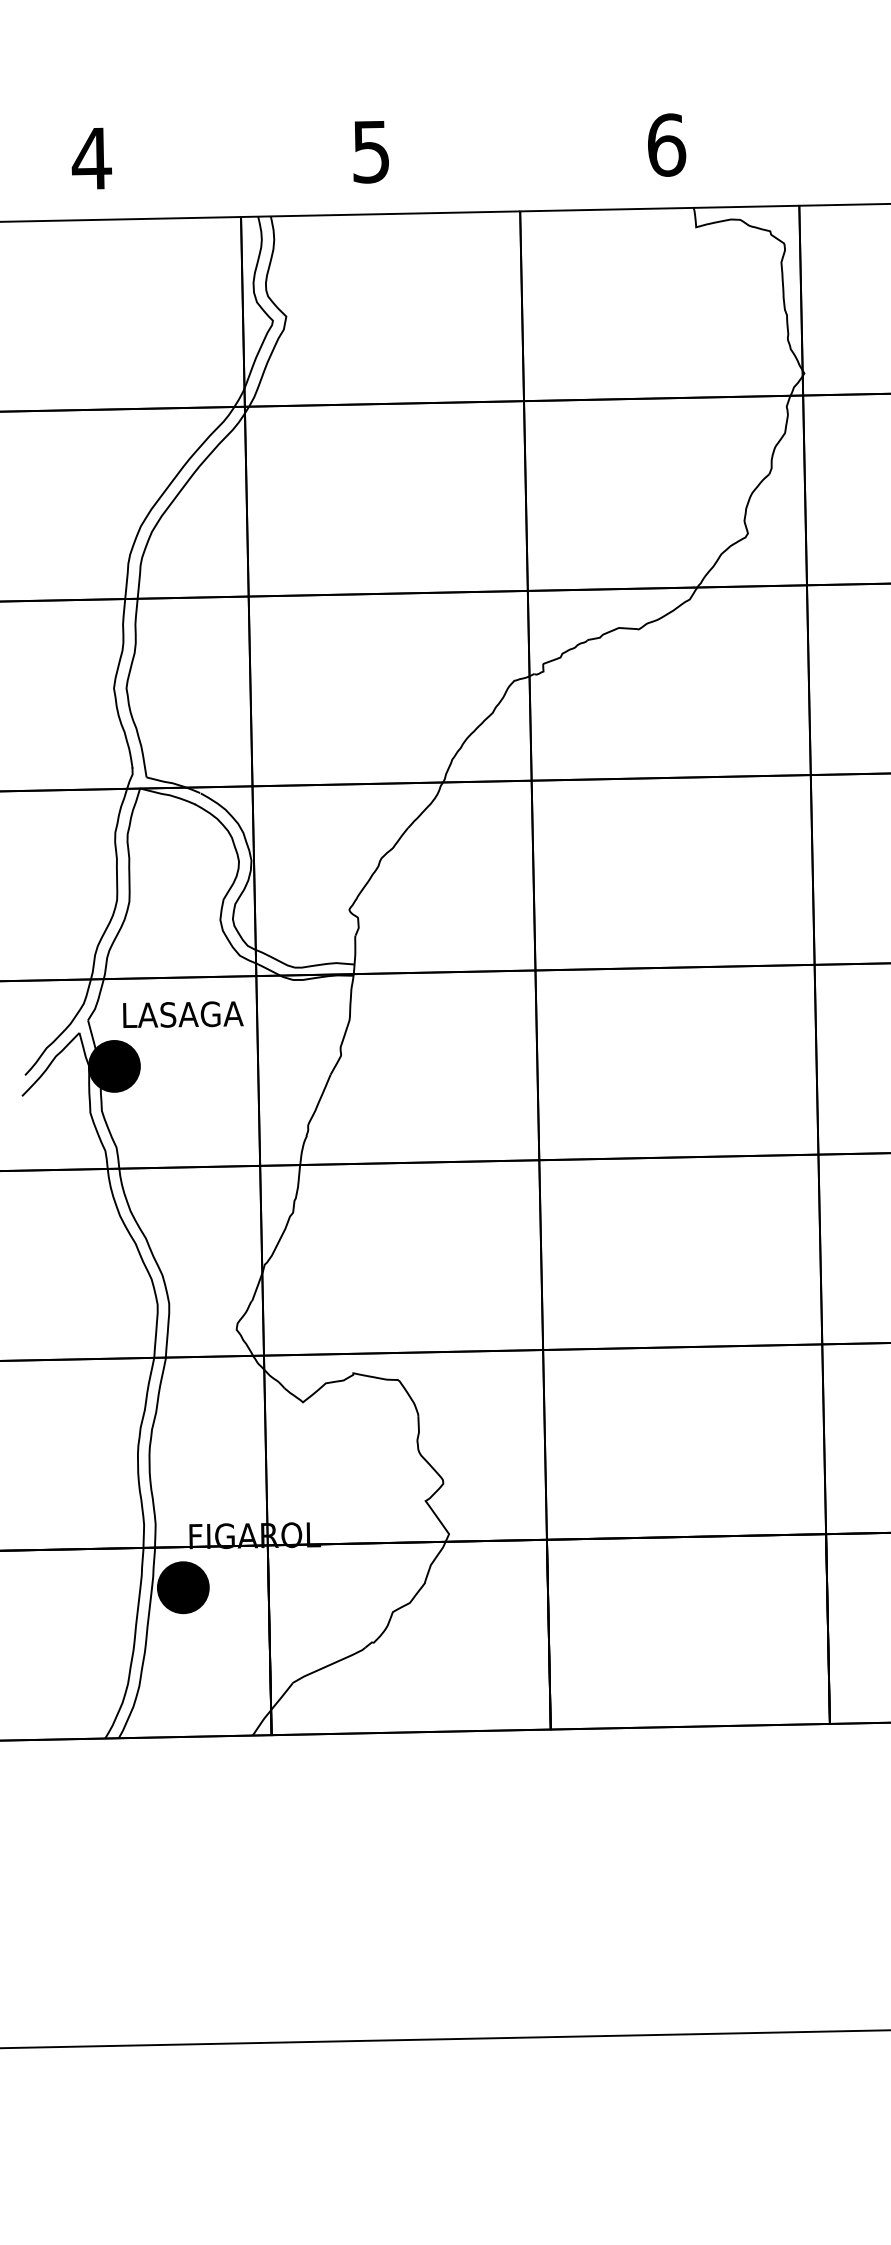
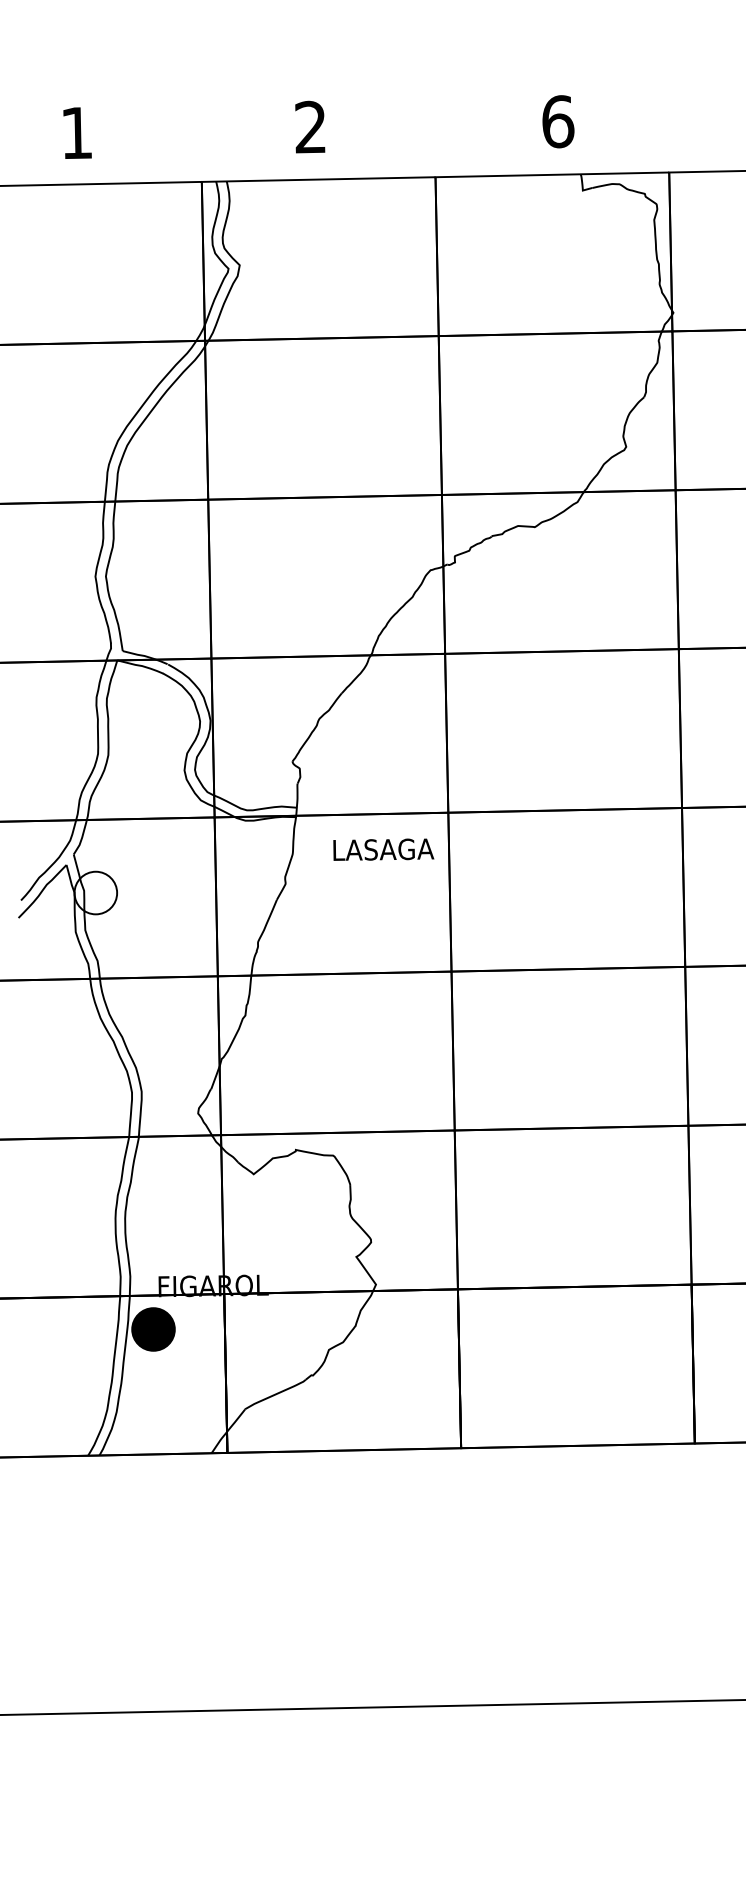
text: (370, 151) -> (310, 127), 5 -> 2
text: (91, 158) -> (76, 132), 4 -> 1
text: (183, 1014) -> (383, 849), moved
fill: (114, 1065) -> (95, 892), removed

